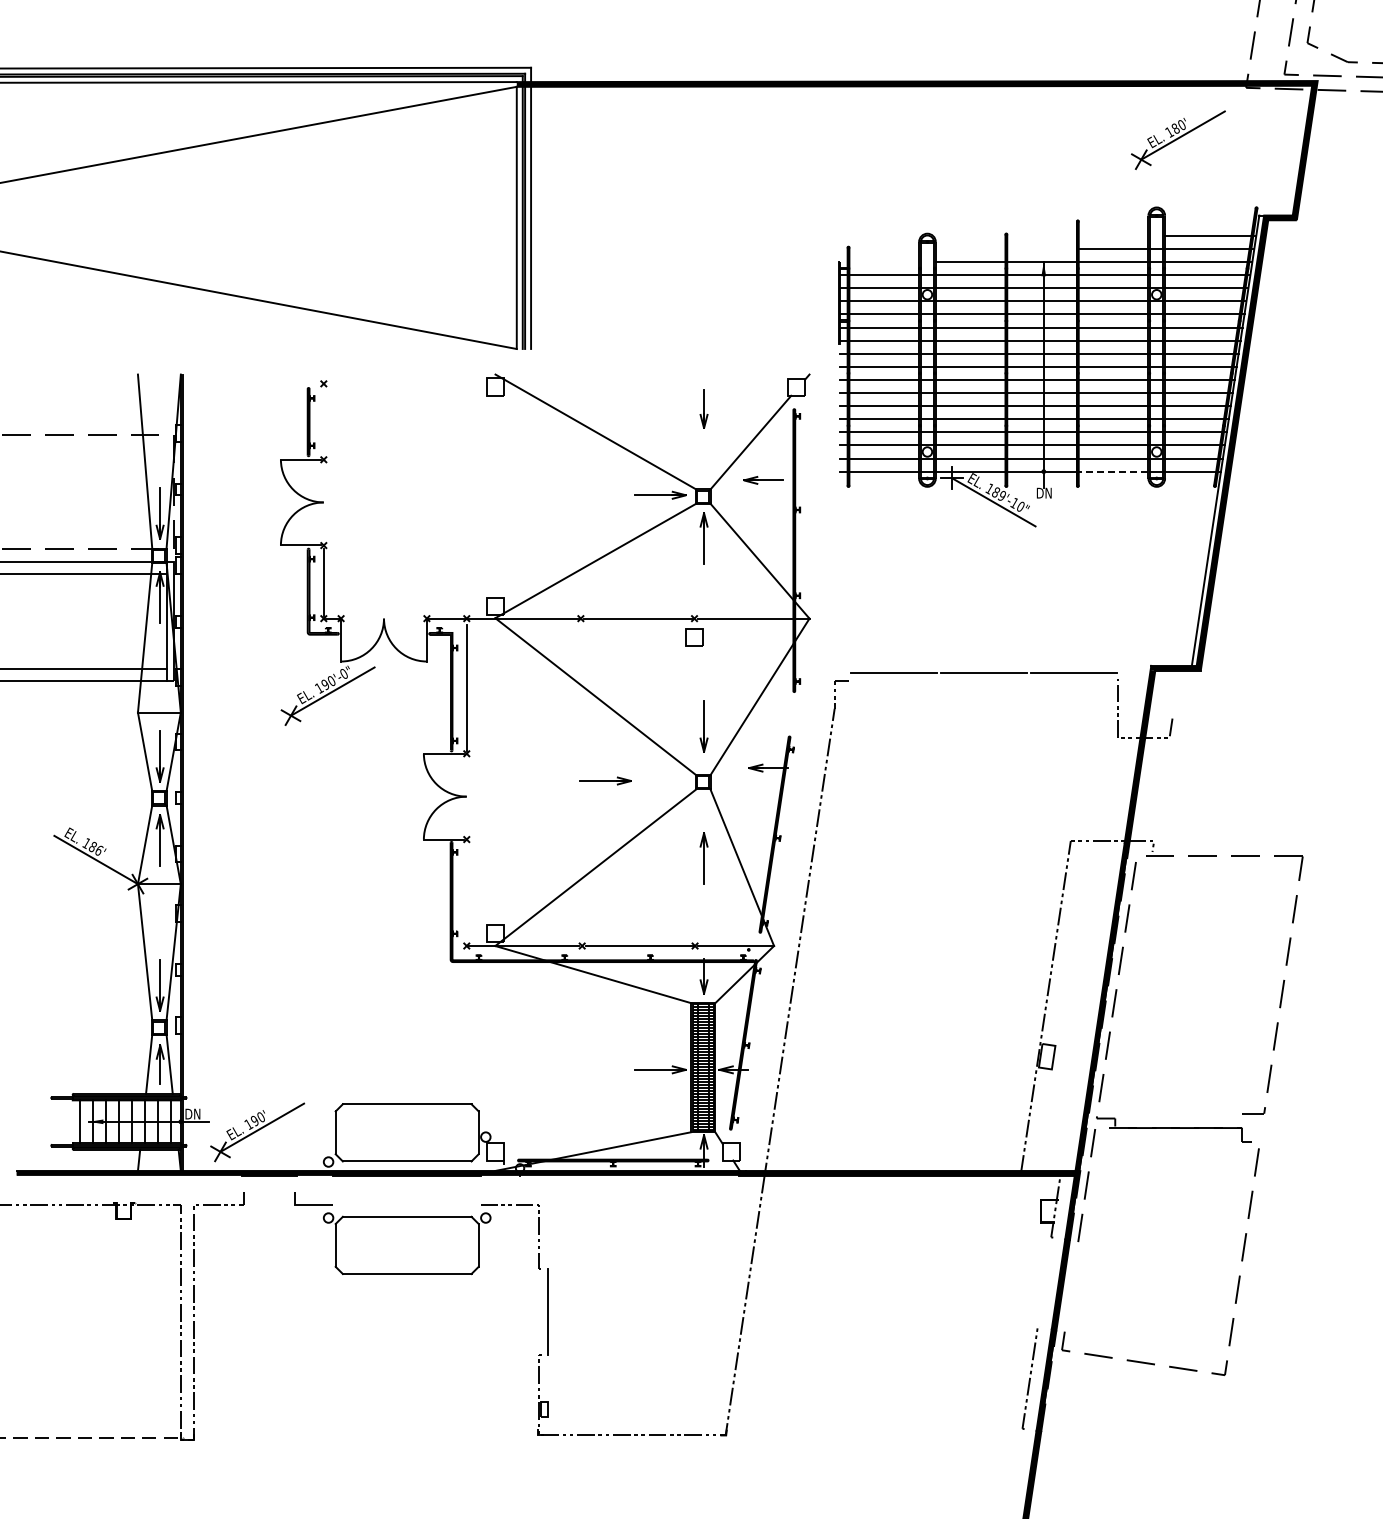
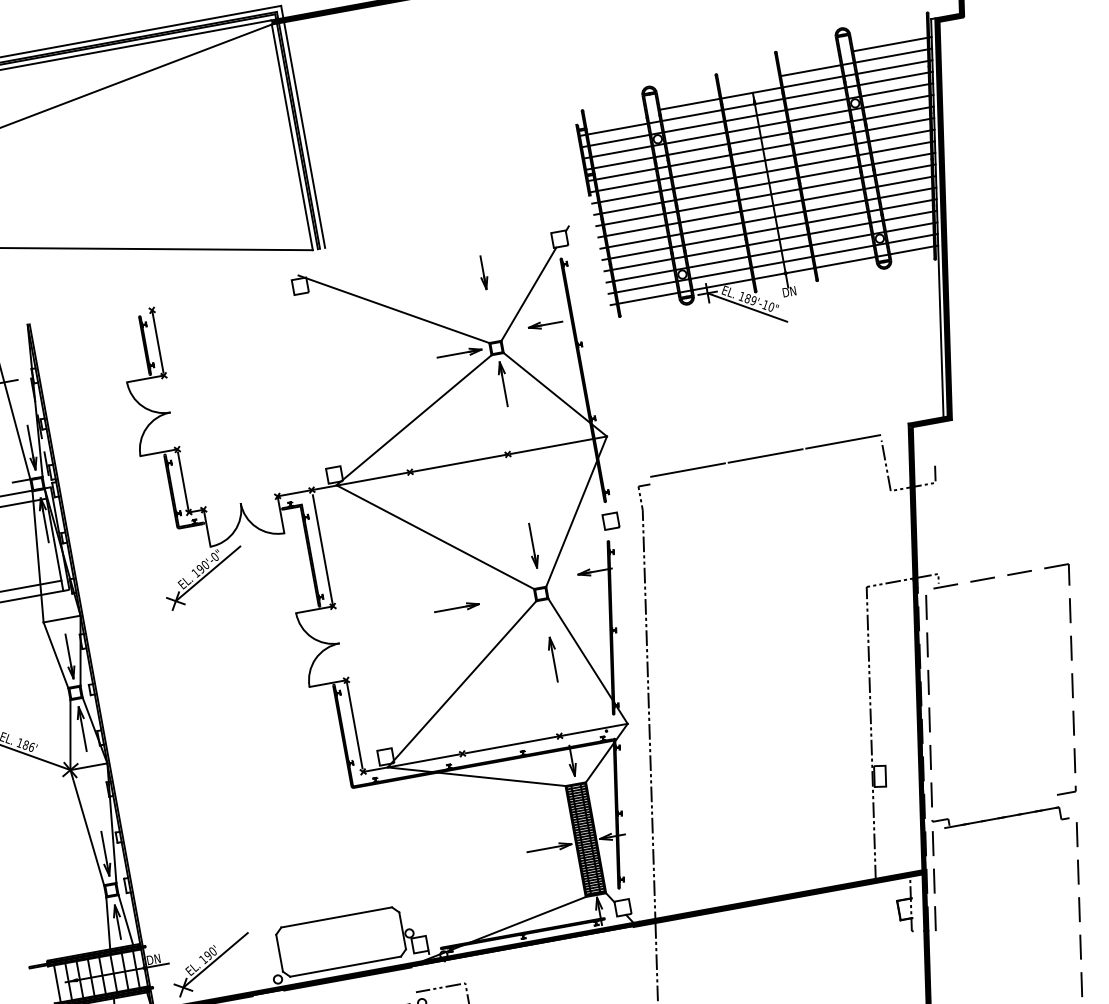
line: (323, 420) -> (157, 341), added
line: (1113, 471) -> (845, 262), dashed -> solid
part: (694, 637) -> (610, 521), moved
line: (466, 891) -> (354, 725), added

